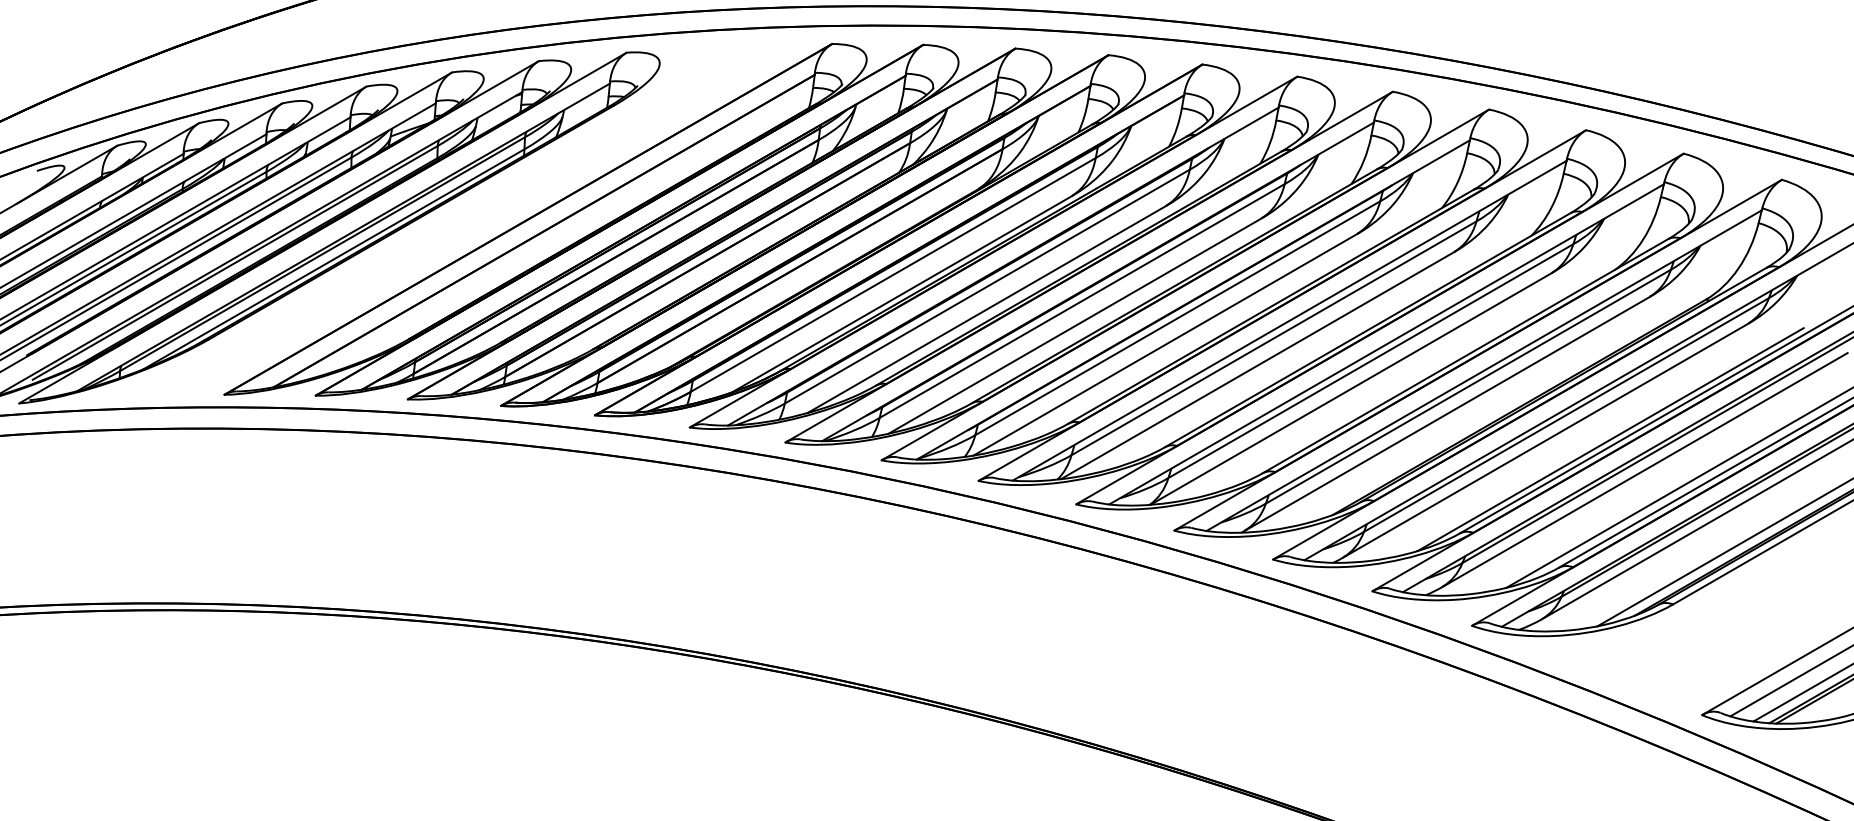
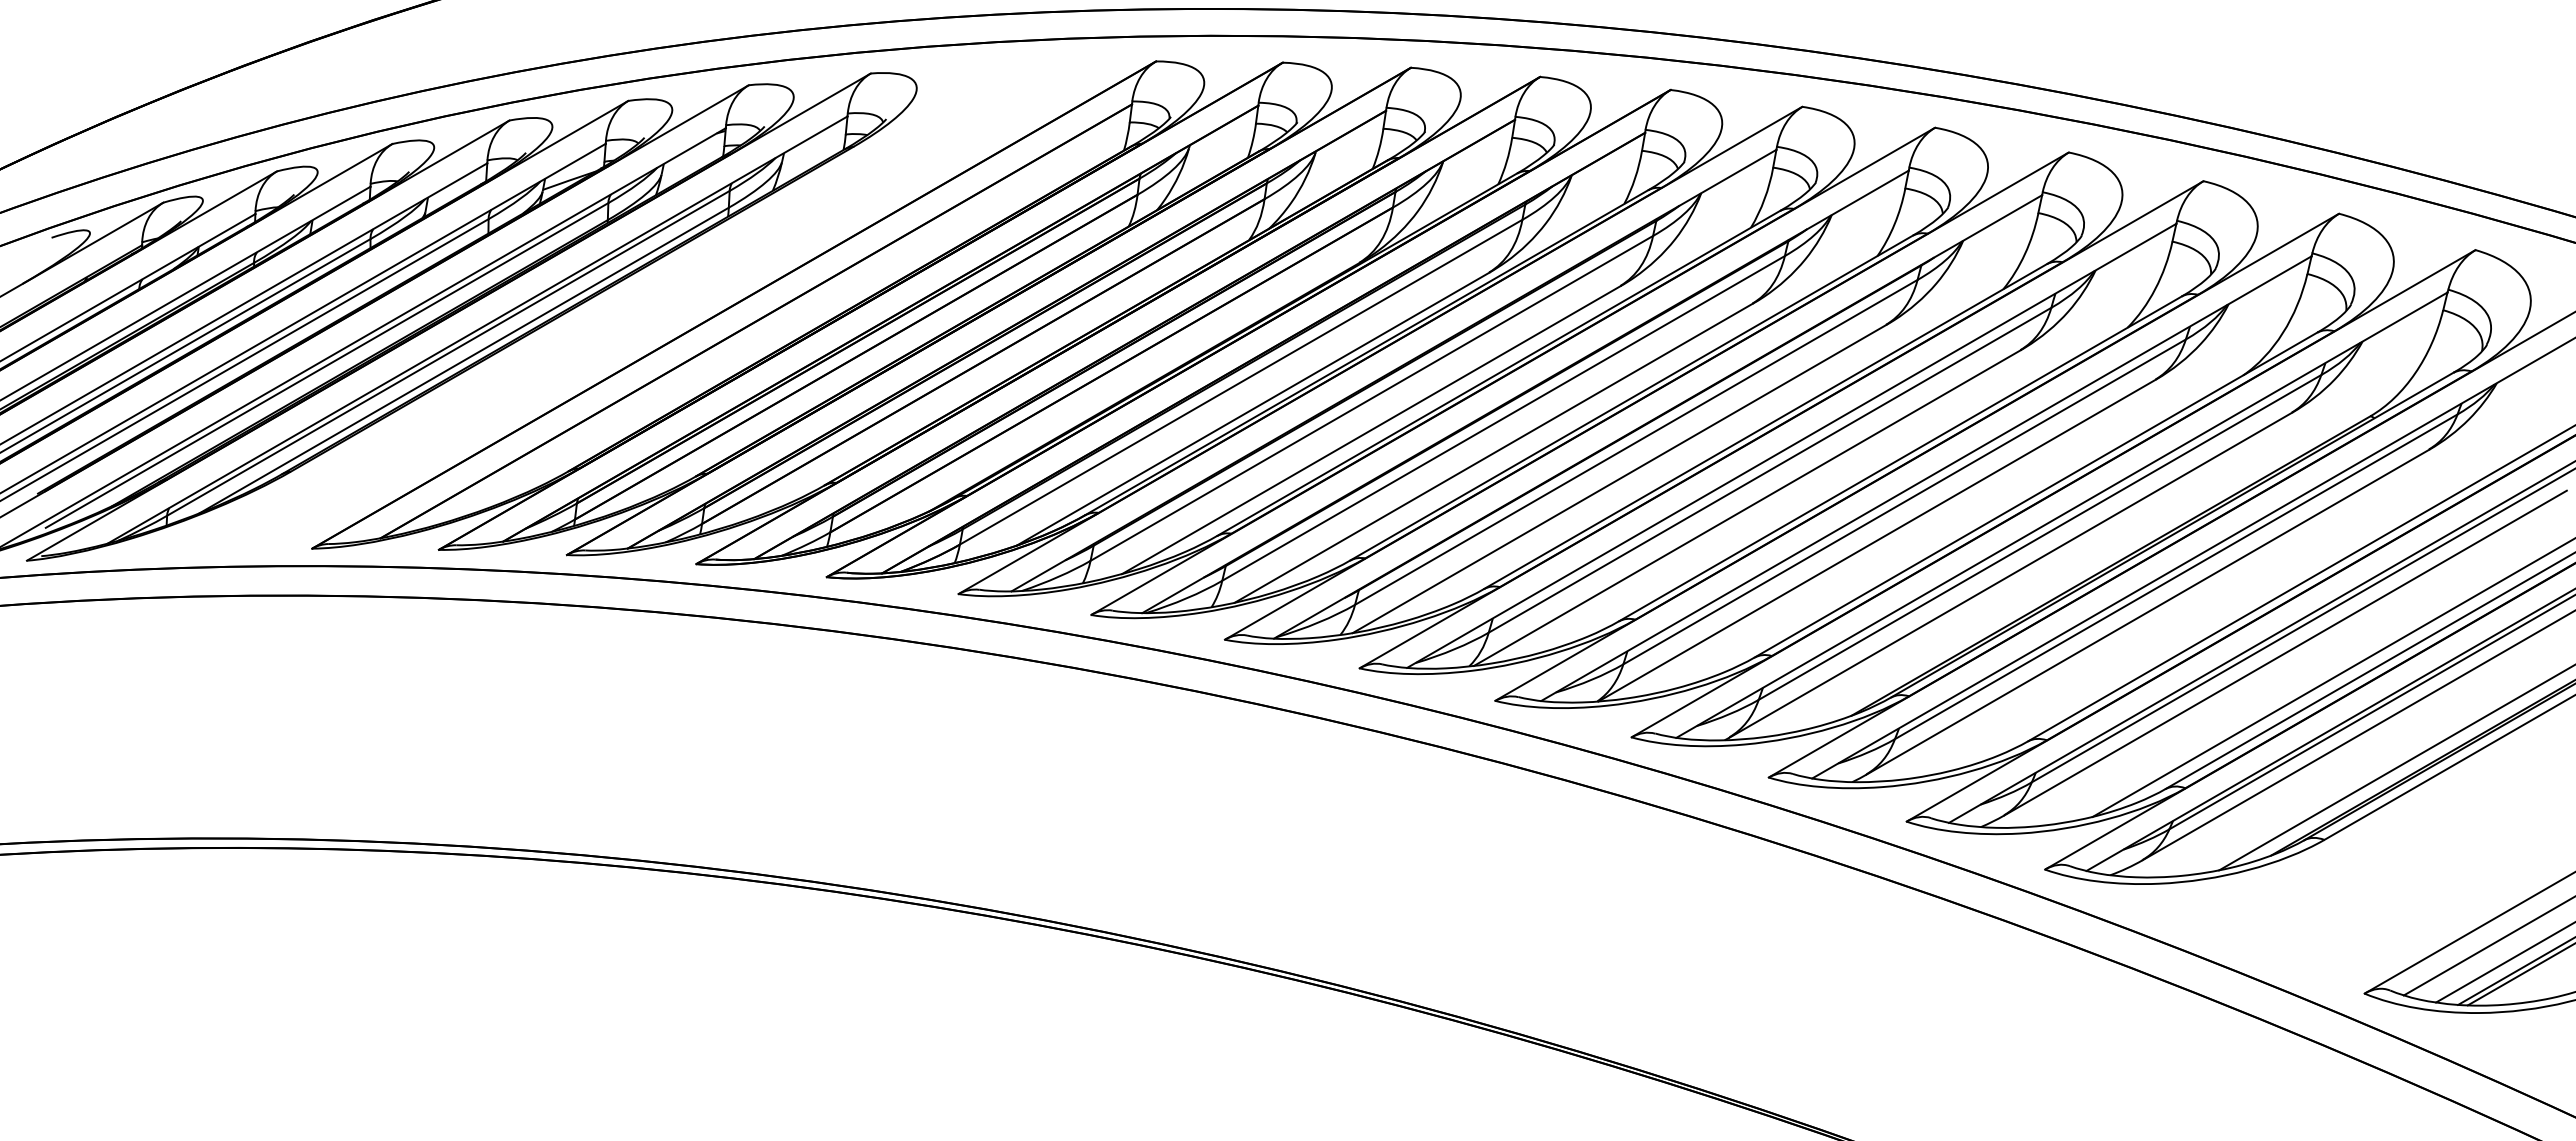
line: (1610, 439) -> (2237, 610), removed

